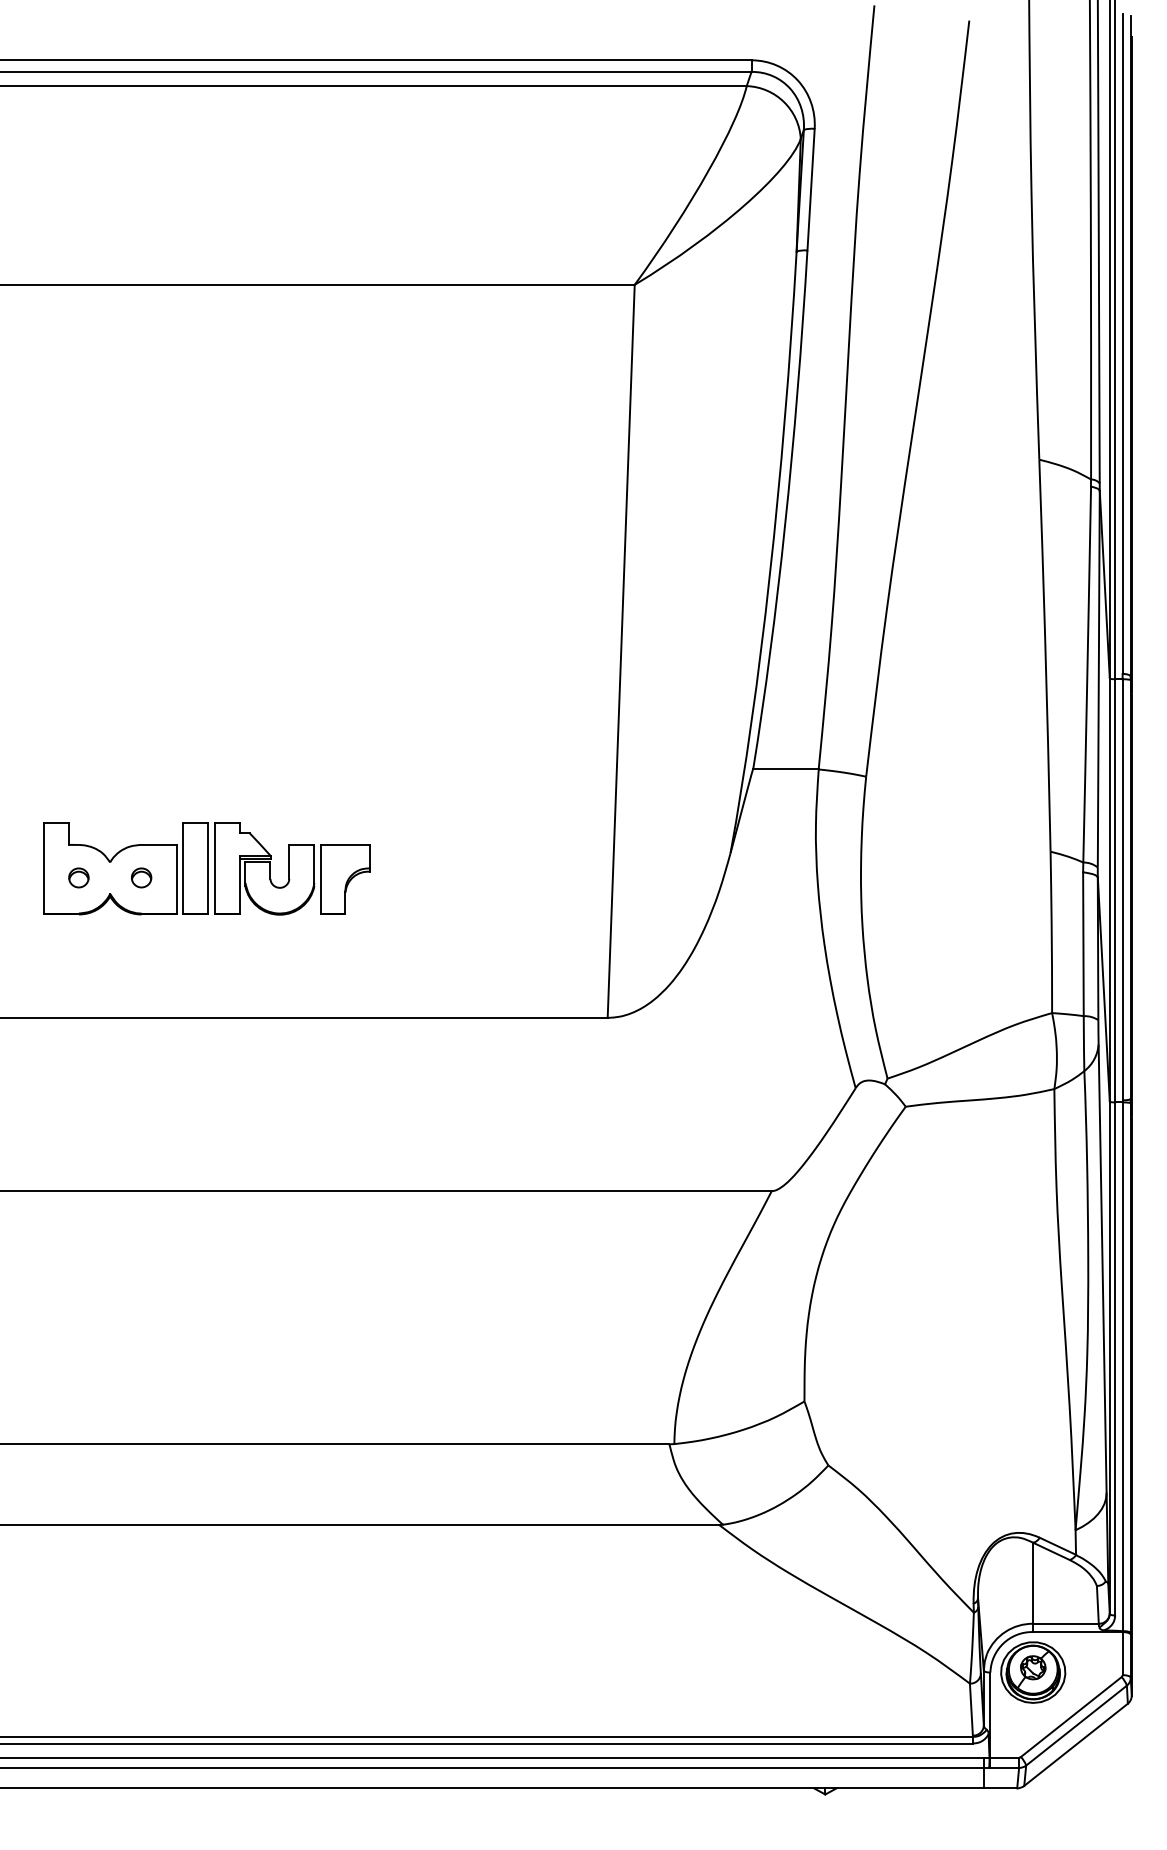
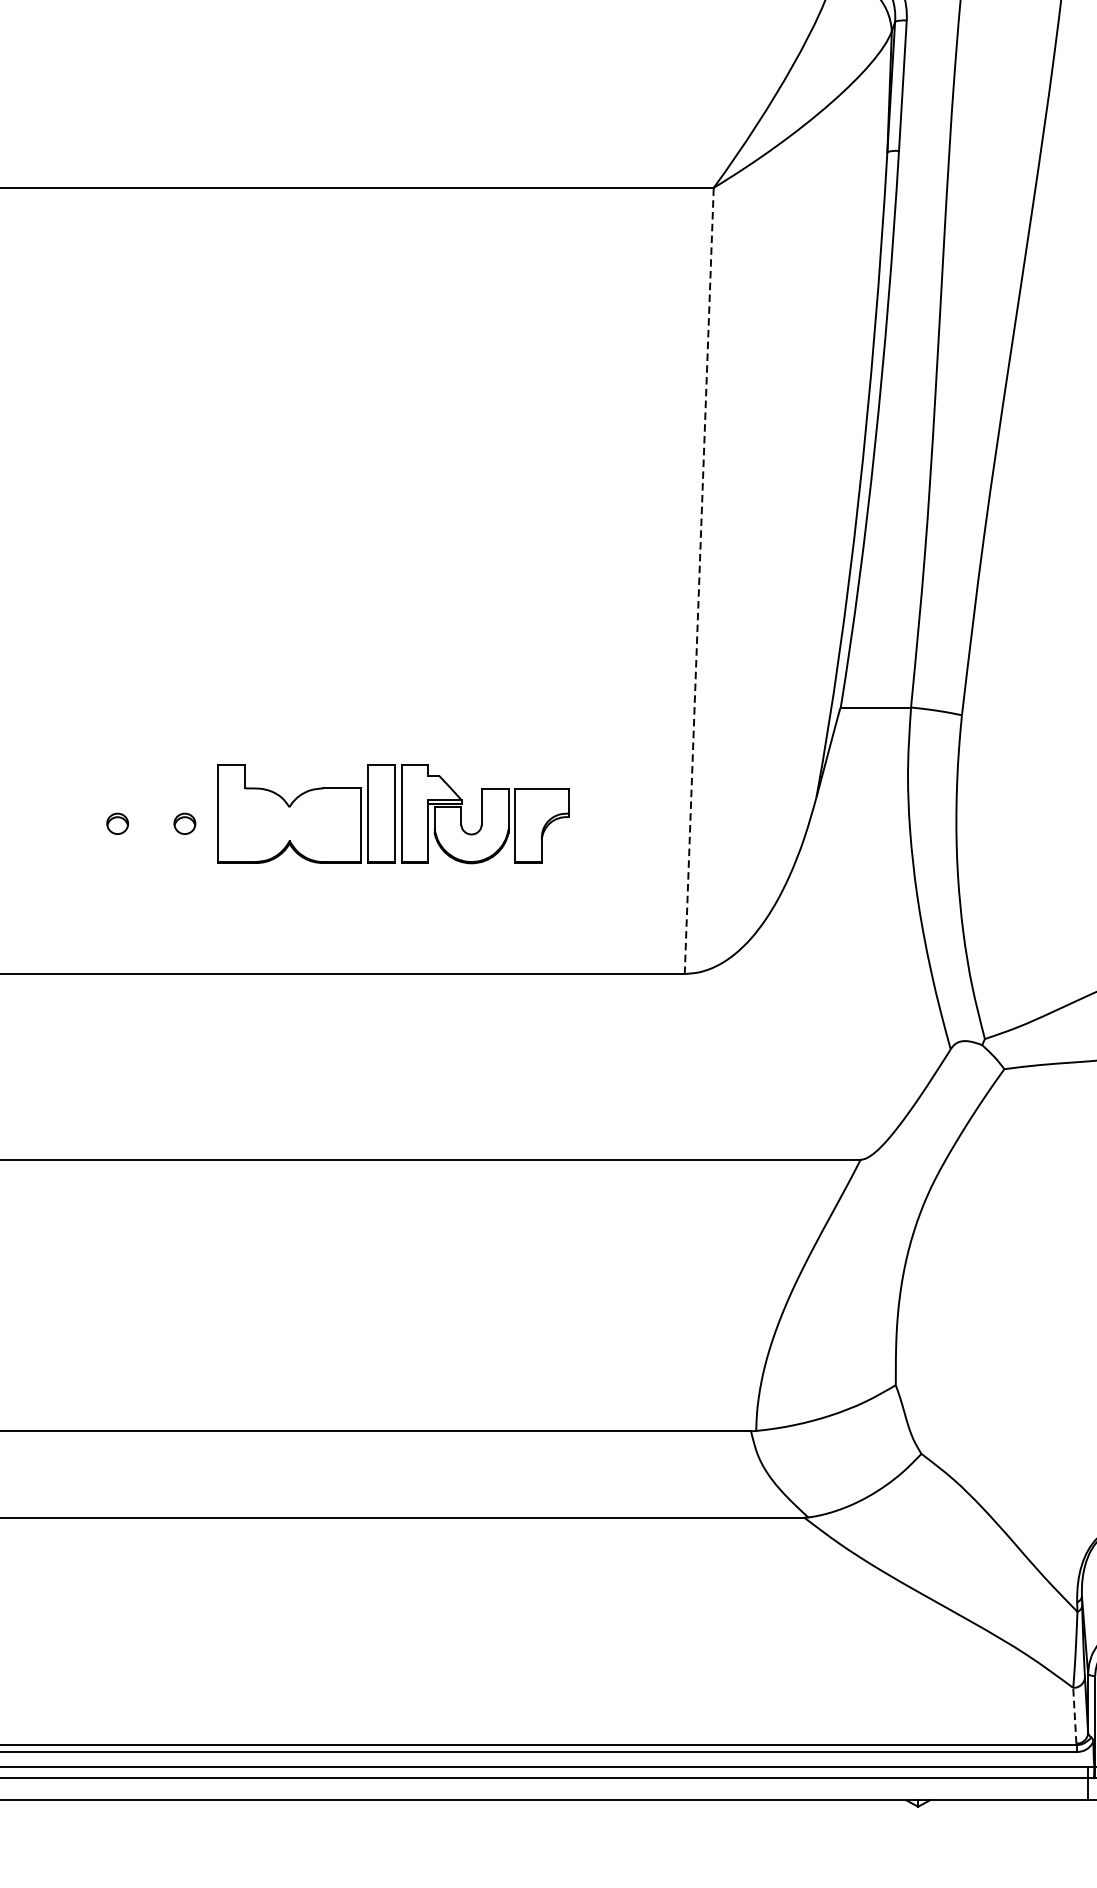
line: (621, 651) -> (699, 581), solid -> dashed
part: (206, 868) -> (392, 813), moved
line: (971, 1709) -> (1074, 1715), solid -> dashed

